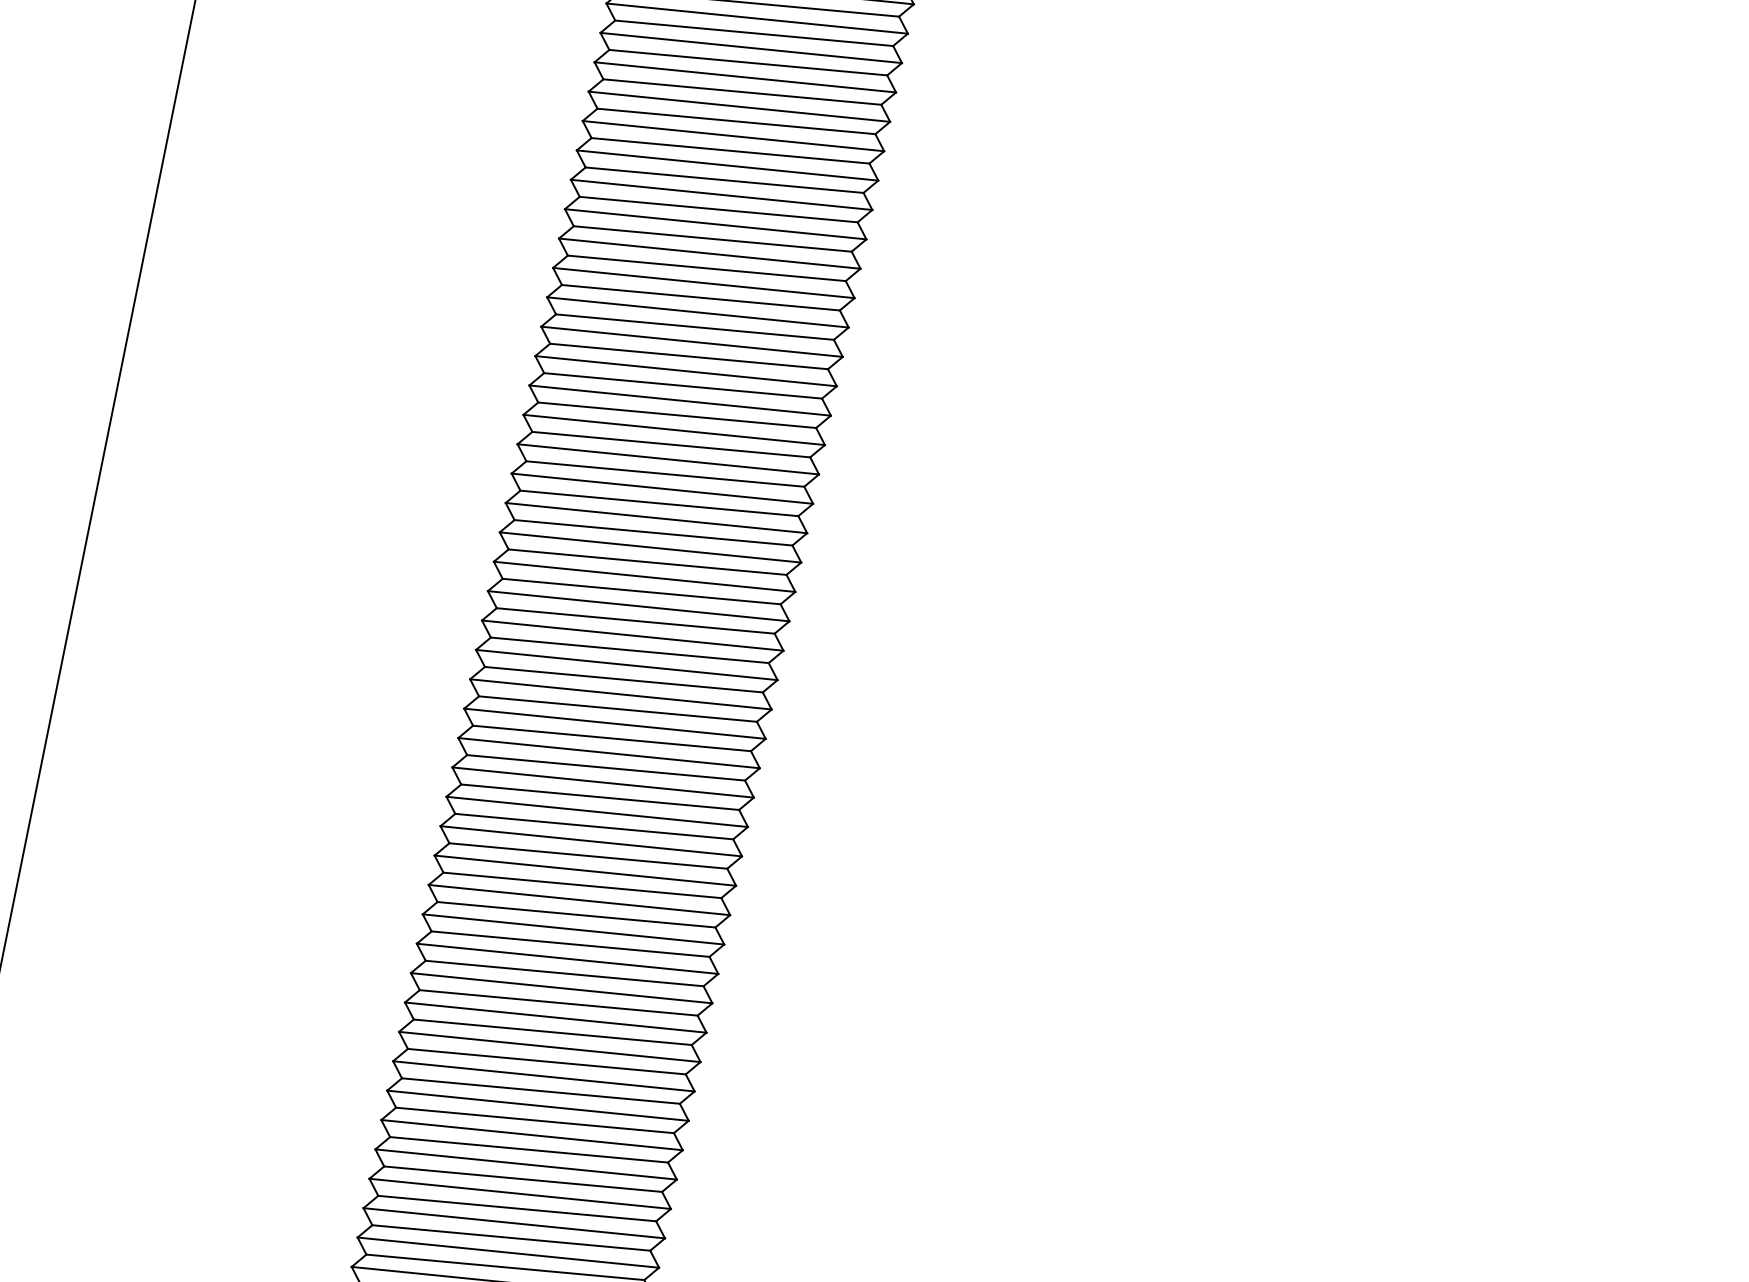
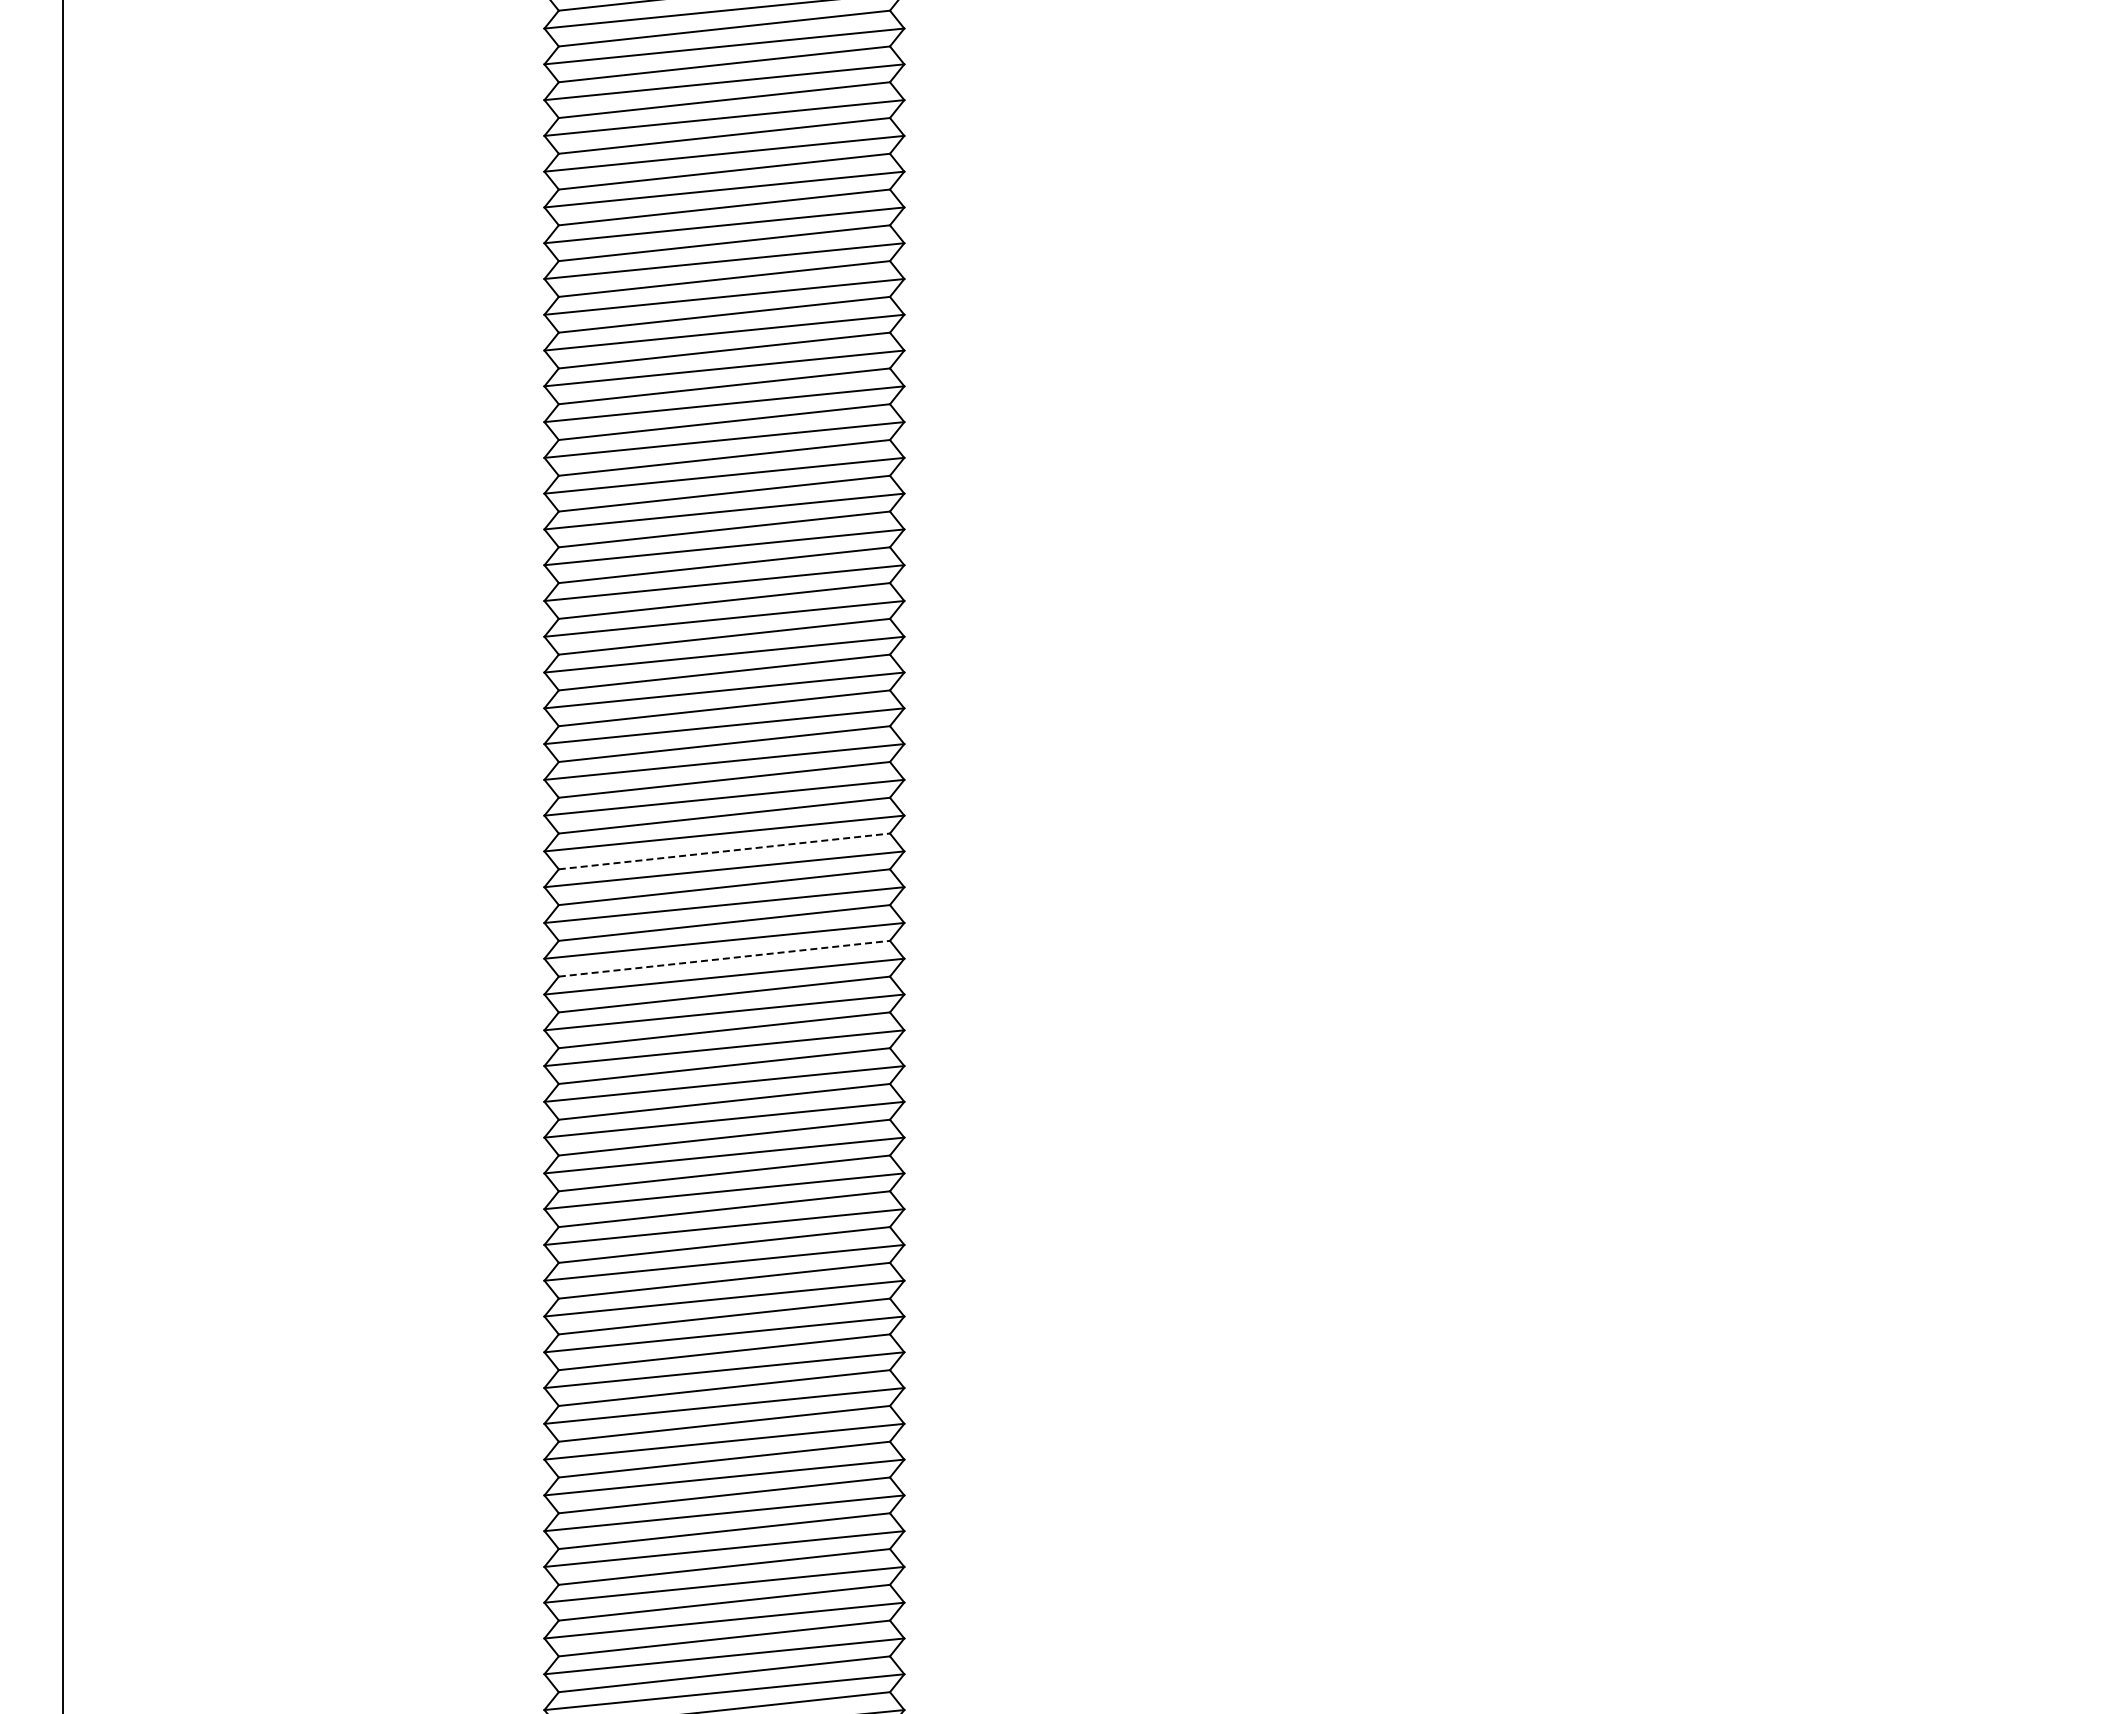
line: (641, 591) -> (724, 851), solid -> dashed
line: (623, 679) -> (724, 958), solid -> dashed

